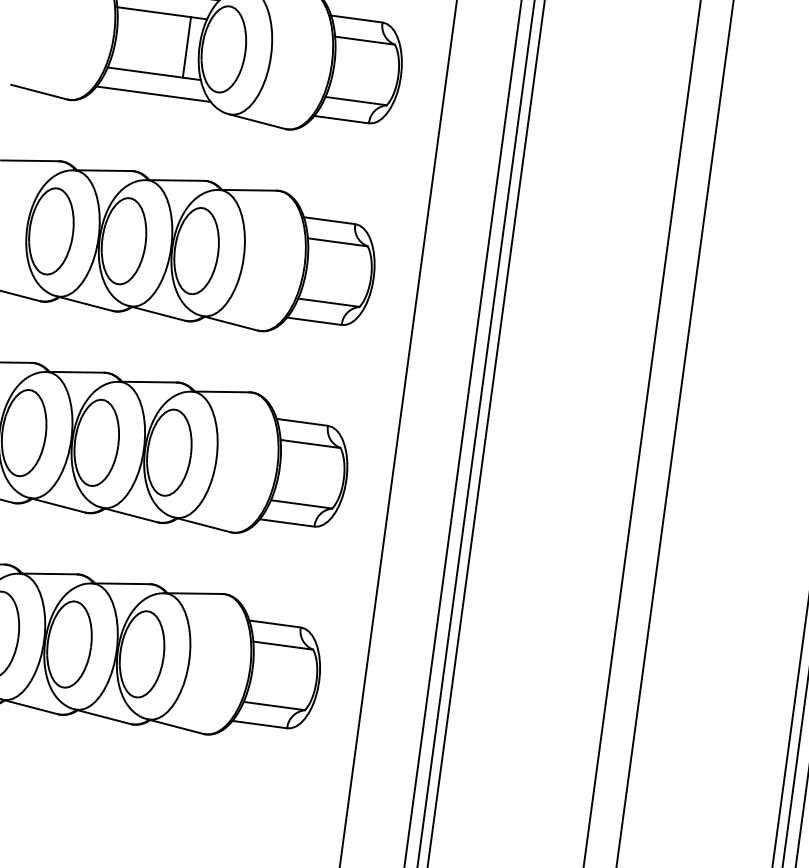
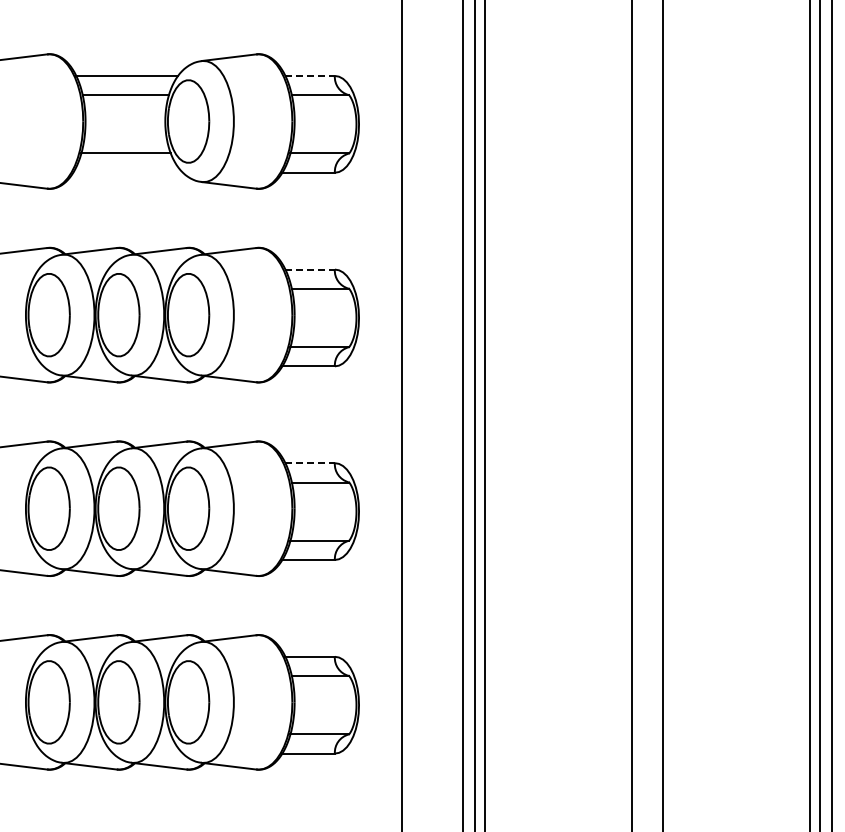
line: (357, 18) -> (310, 75), solid -> dashed
line: (186, 47) -> (153, 124), removed
line: (153, 93) -> (127, 172), removed
line: (330, 220) -> (310, 269), solid -> dashed
line: (302, 422) -> (310, 463), solid -> dashed

